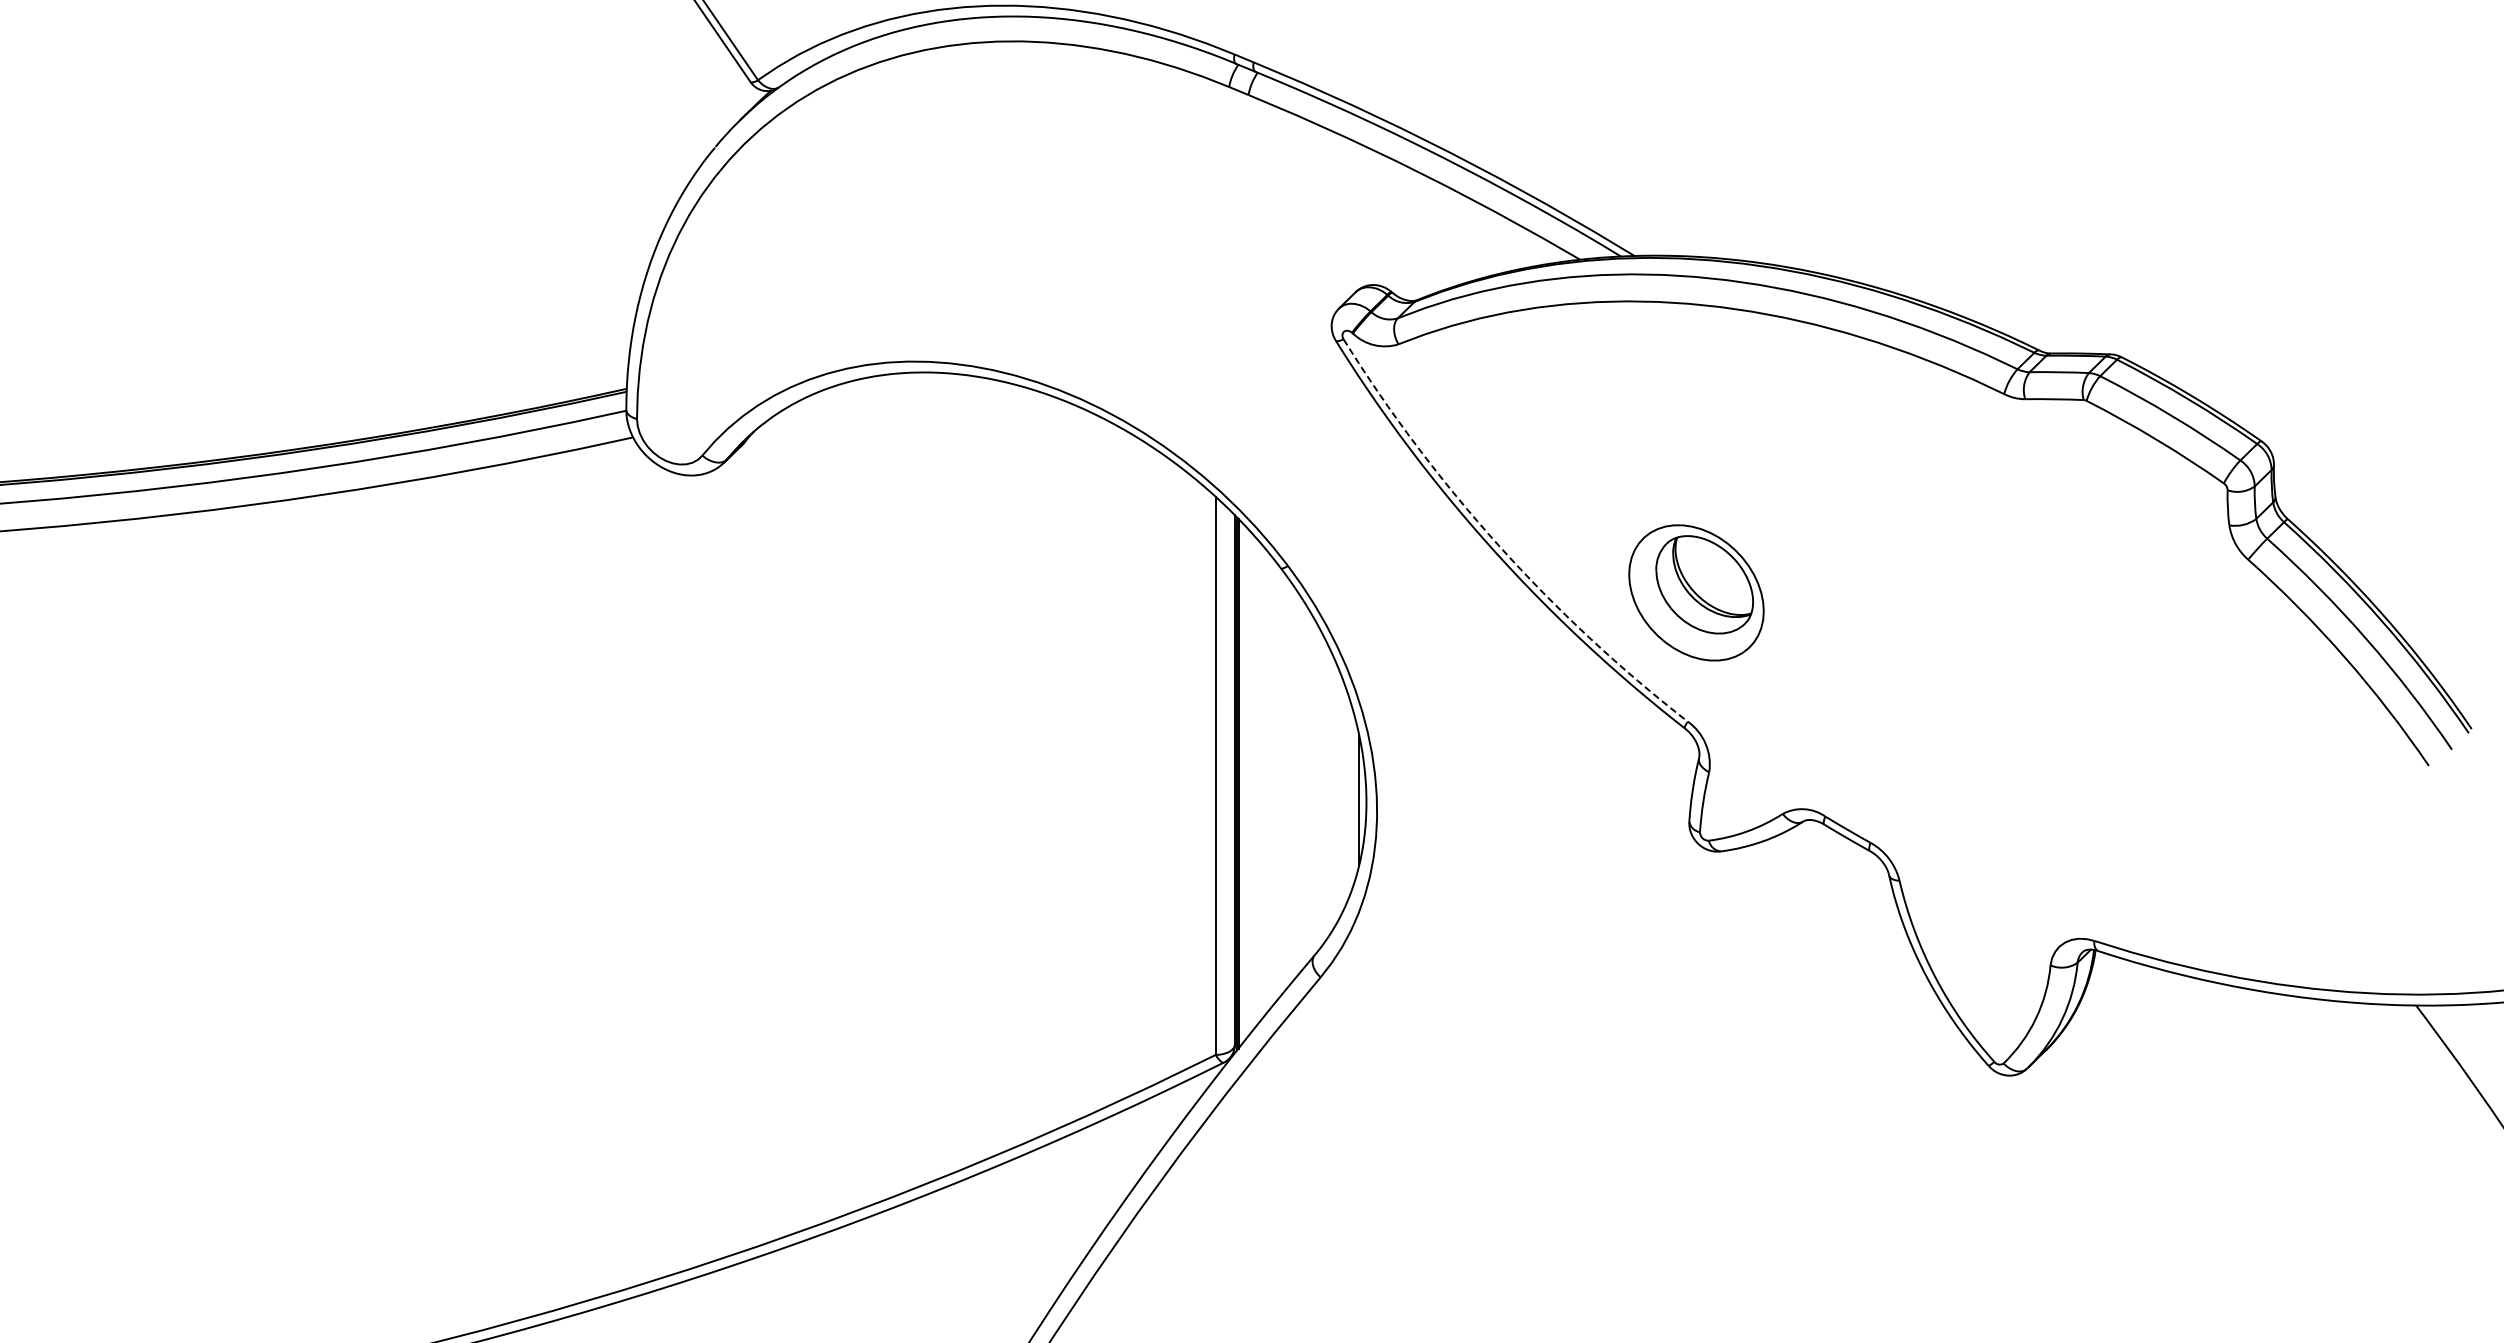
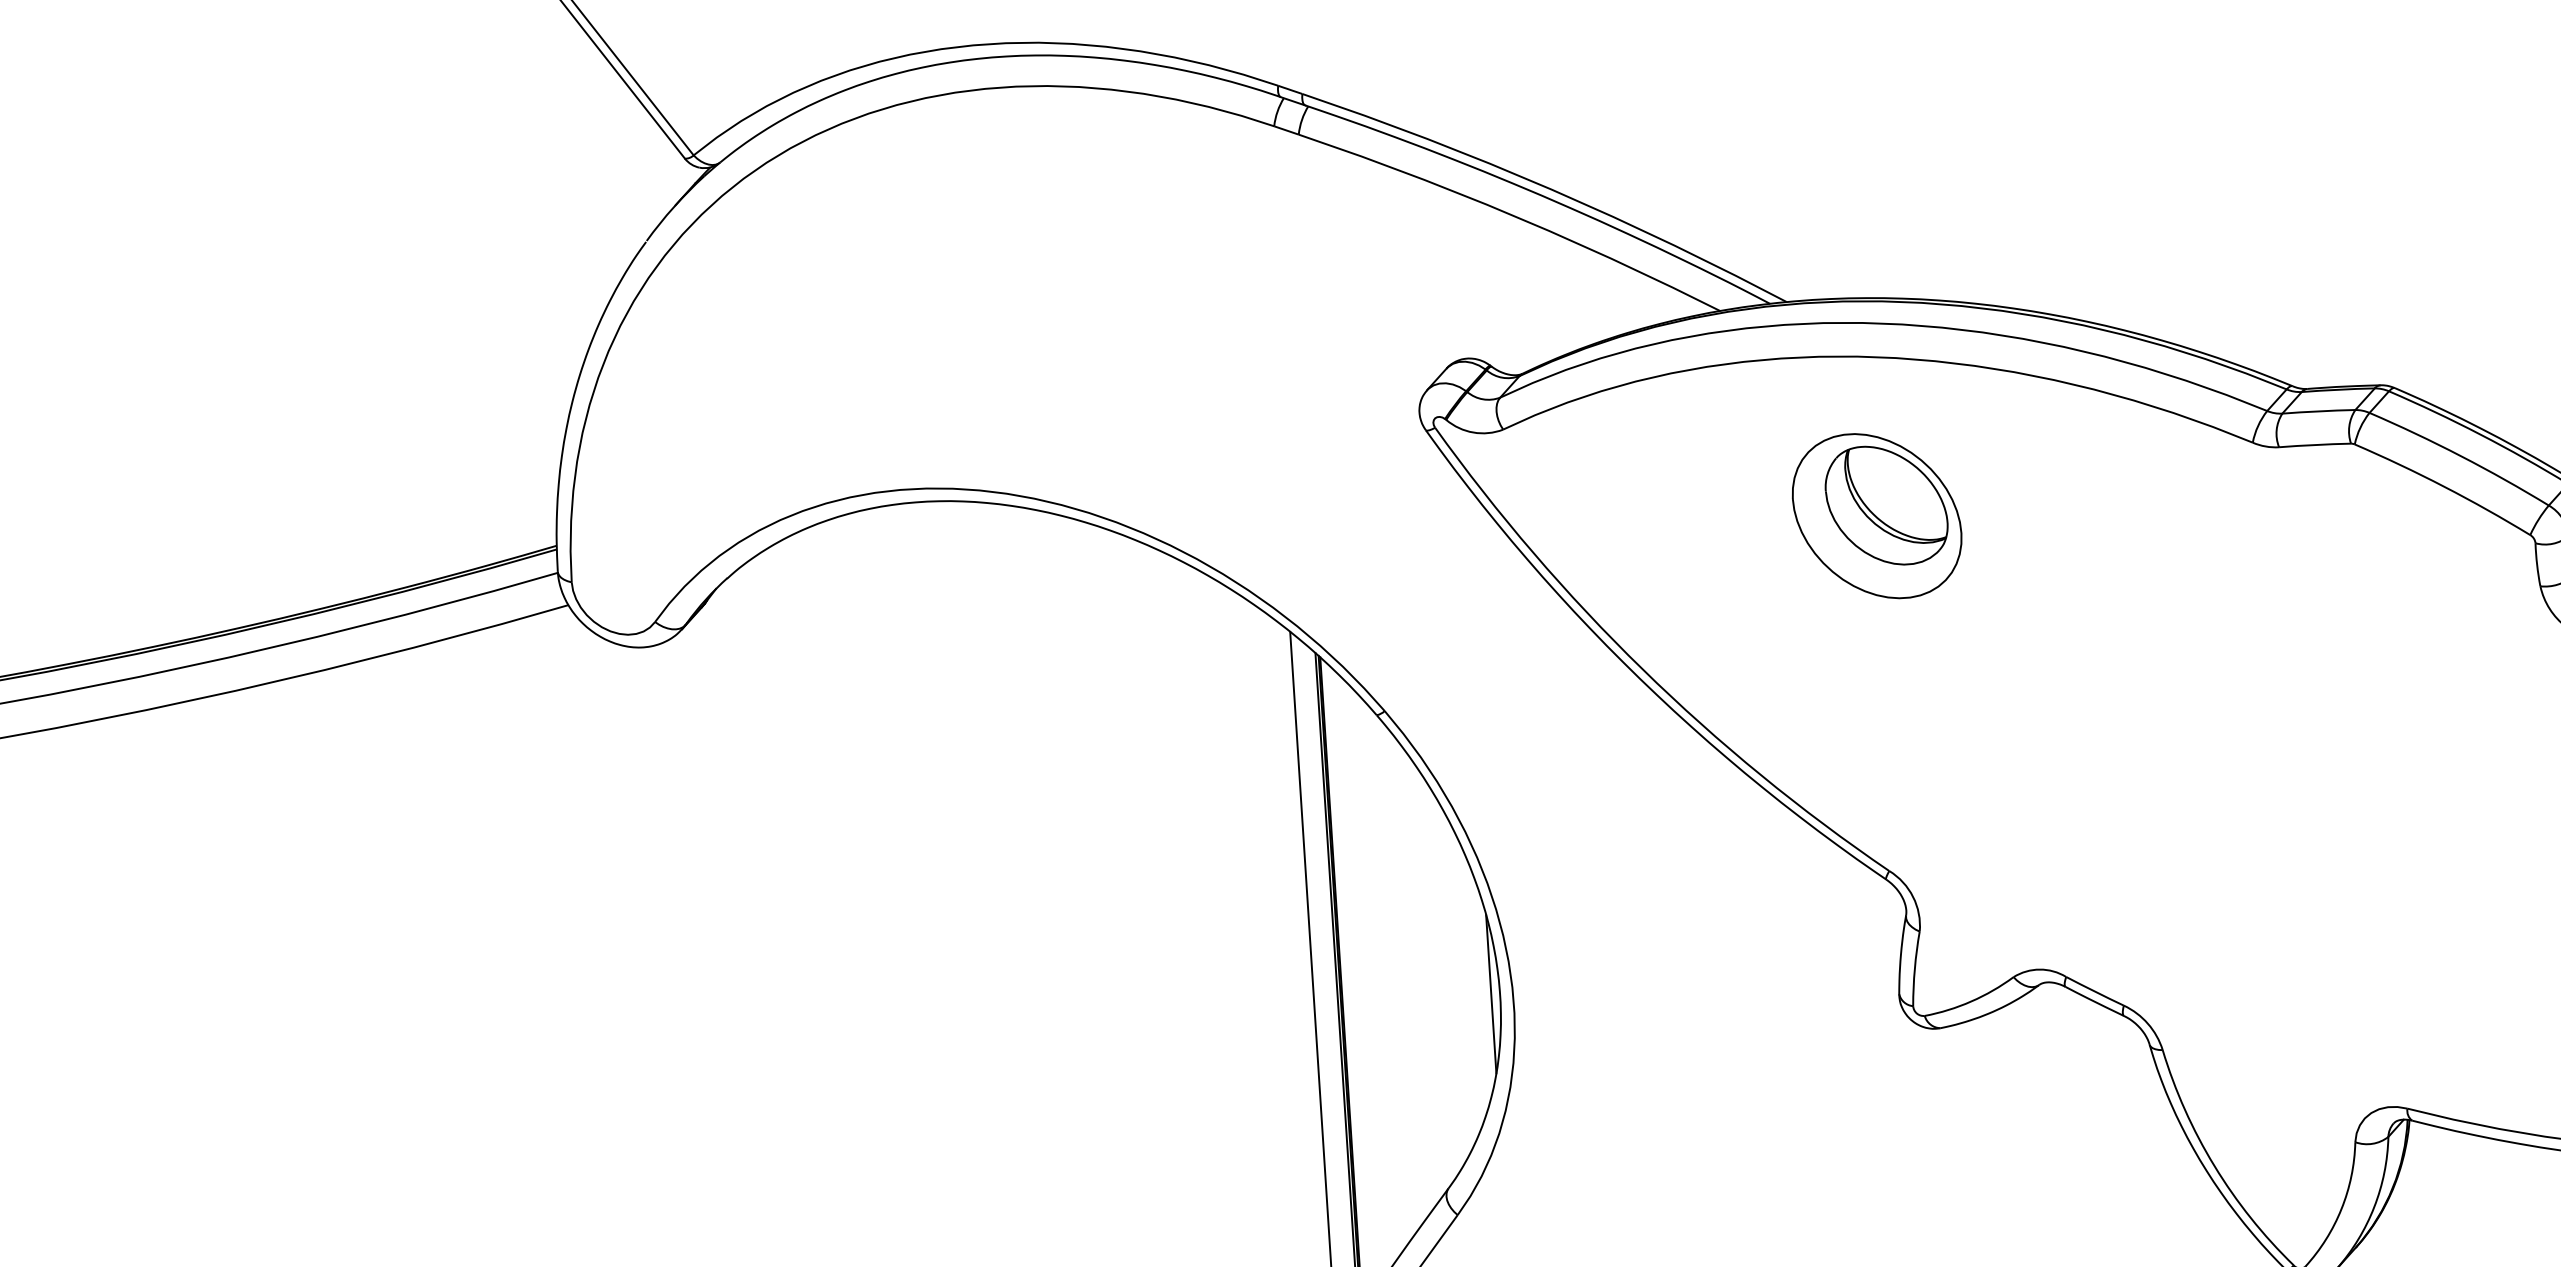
arc: (1498, 545) -> (1642, 669), dashed -> solid
part: (1696, 592) -> (1877, 515), moved

